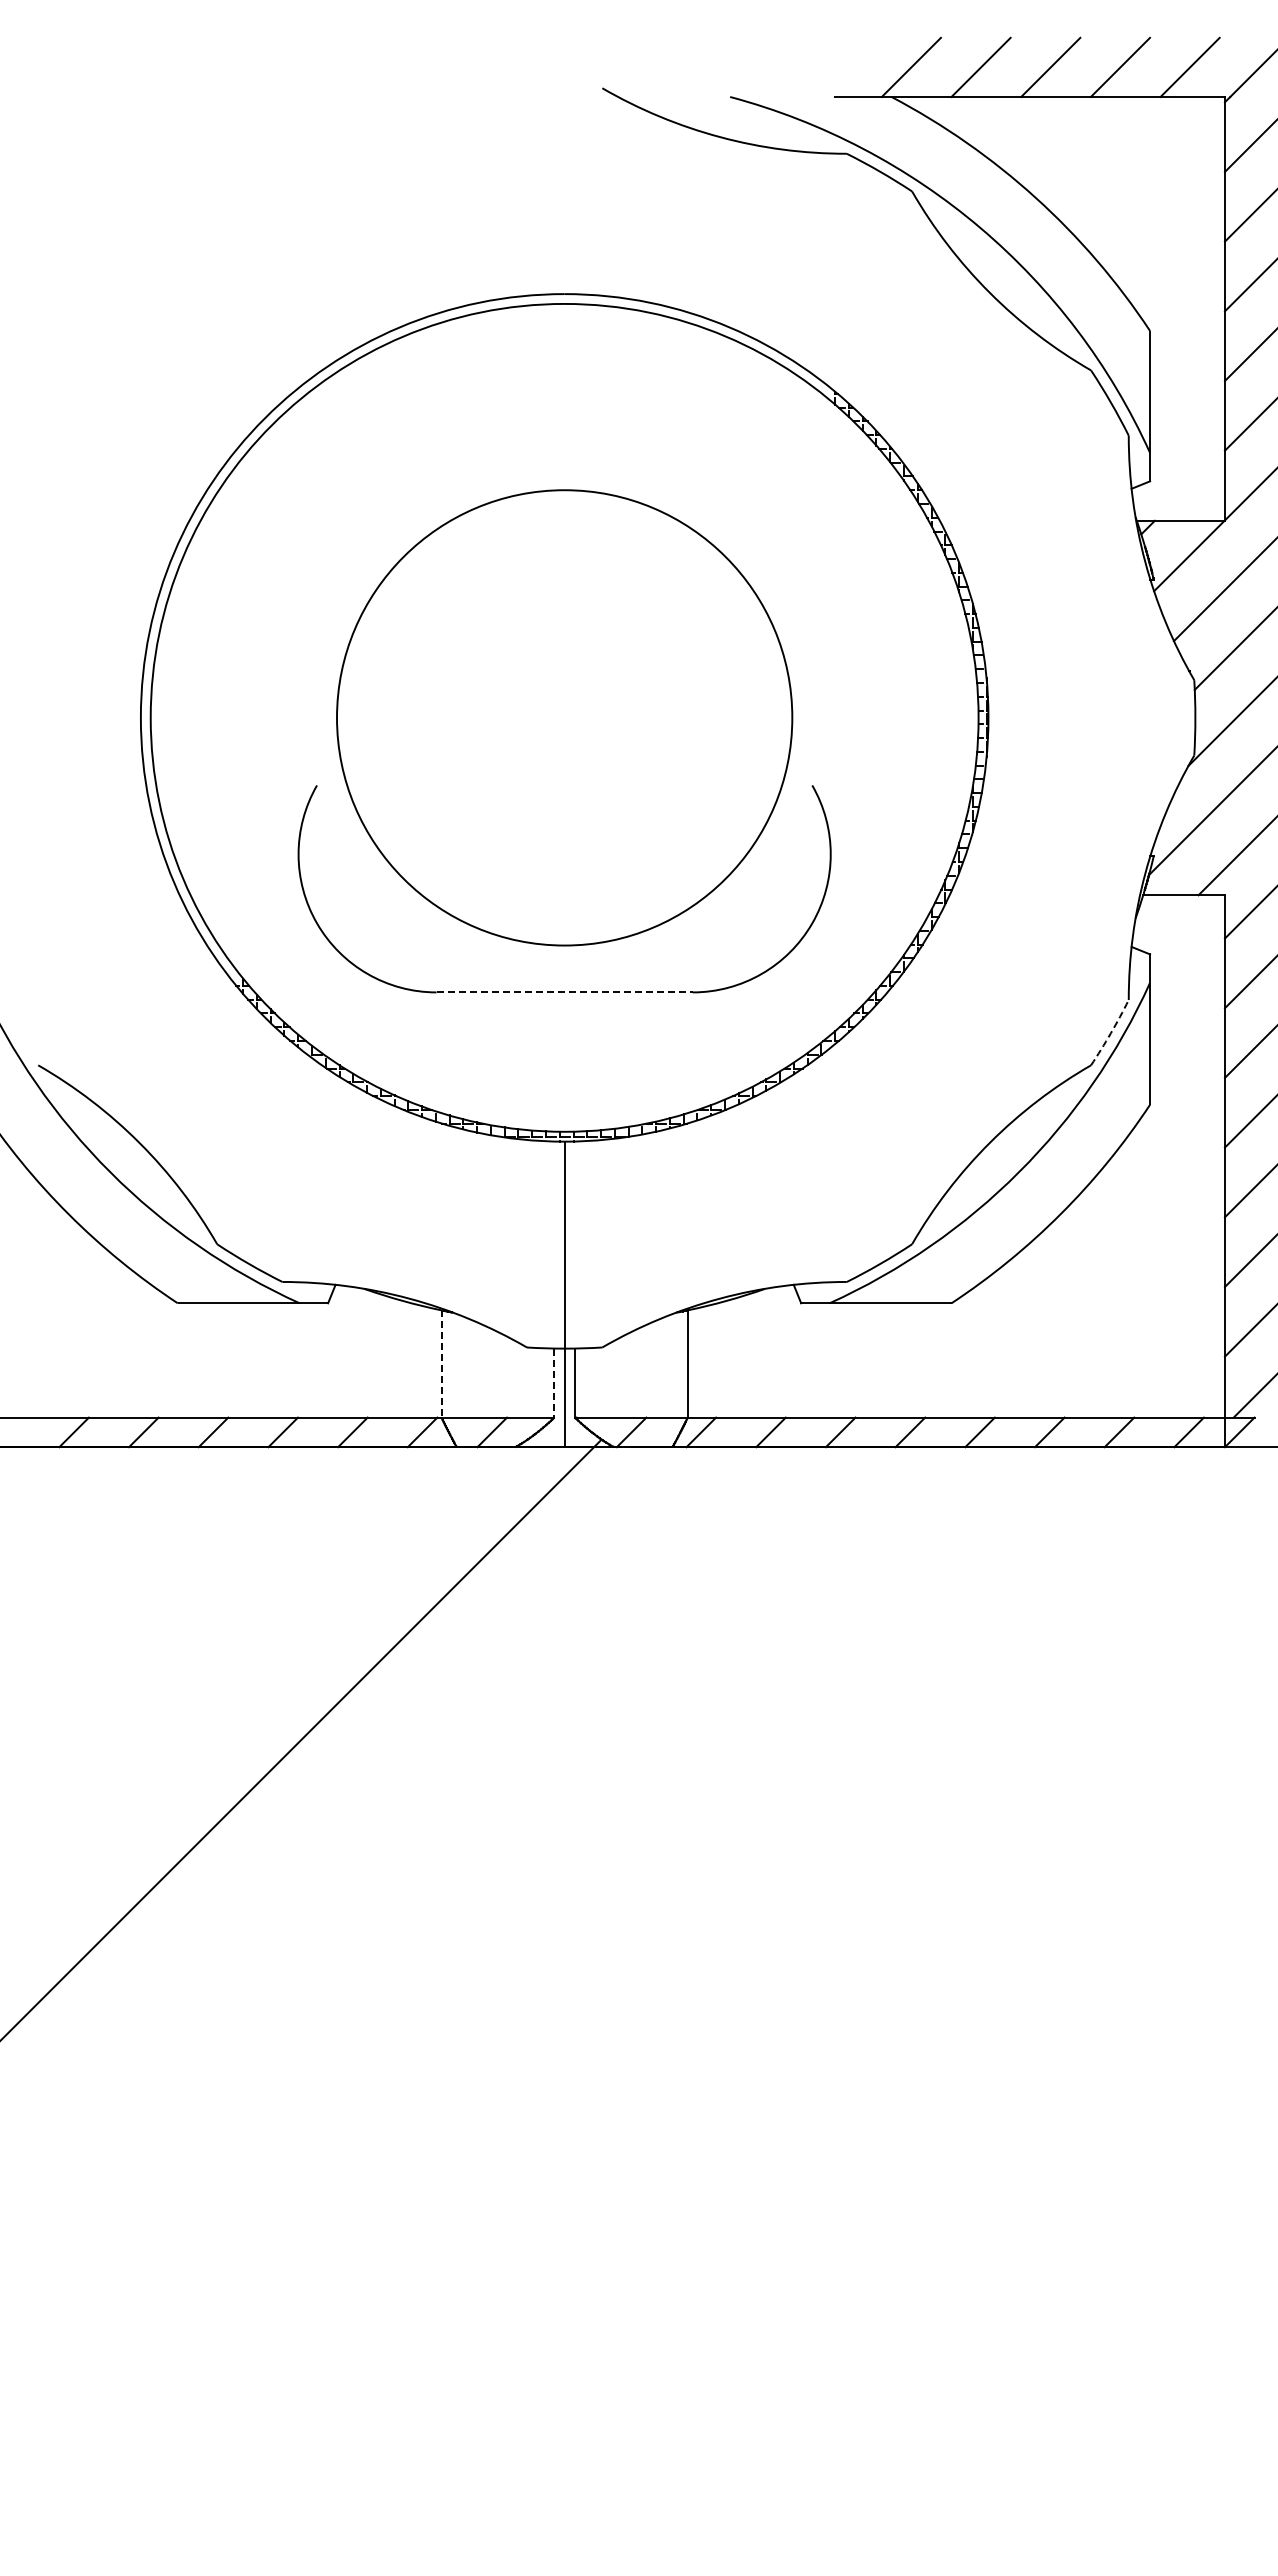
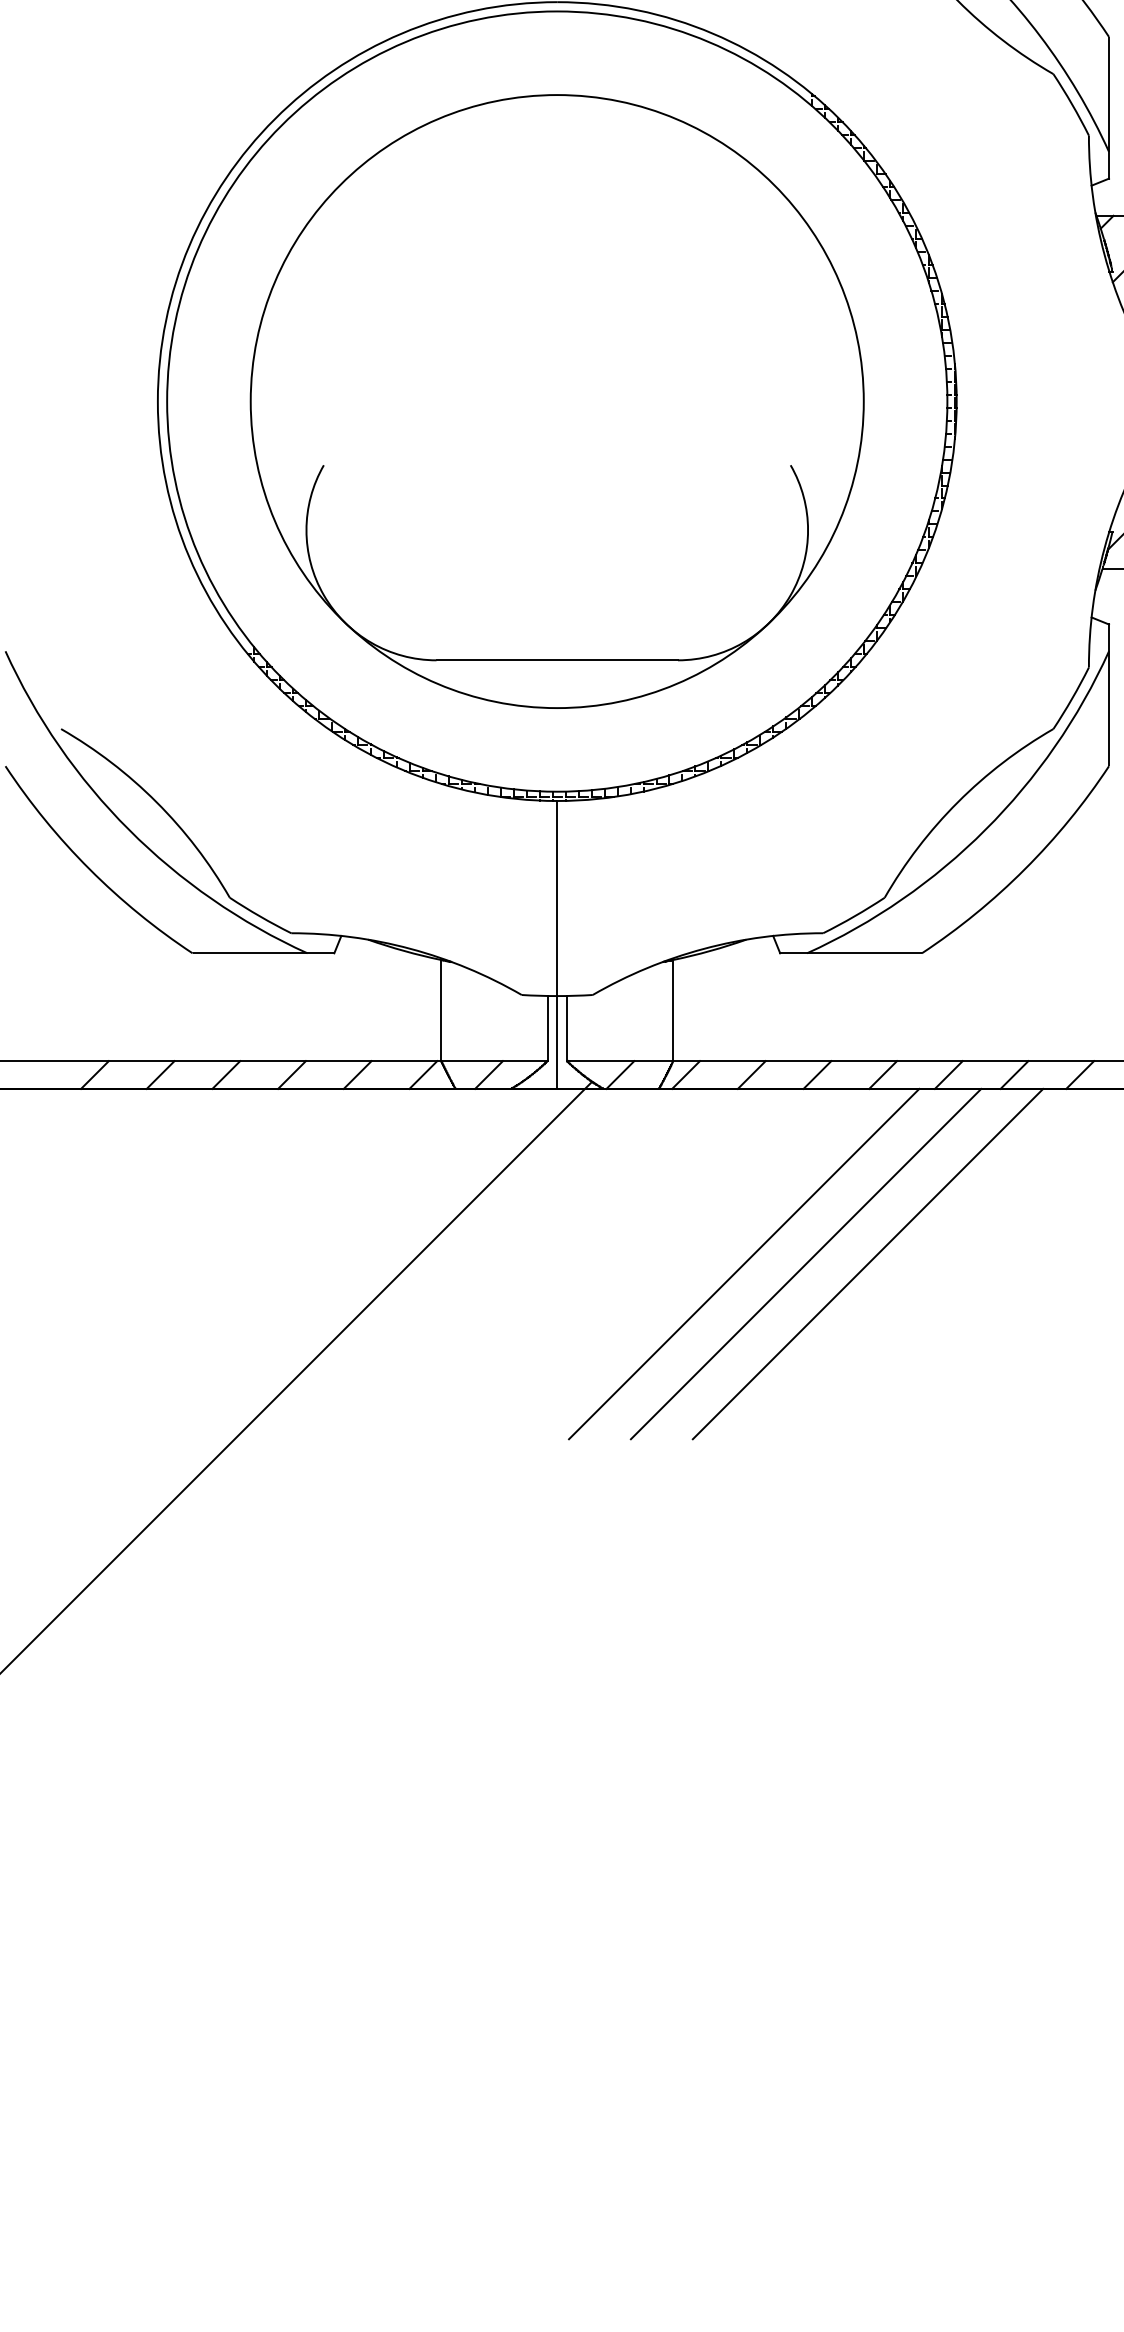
circle: (564, 717) -> (557, 401), size x1.43
line: (565, 992) -> (558, 660), dashed -> solid
arc: (1110, 1033) -> (1071, 699), dashed -> solid
line: (441, 1363) -> (441, 1010), dashed -> solid
line: (554, 1383) -> (547, 1028), dashed -> solid
line: (762, 1632) -> (743, 1263), added
line: (828, 1632) -> (805, 1263), added
line: (894, 1632) -> (868, 1263), added

